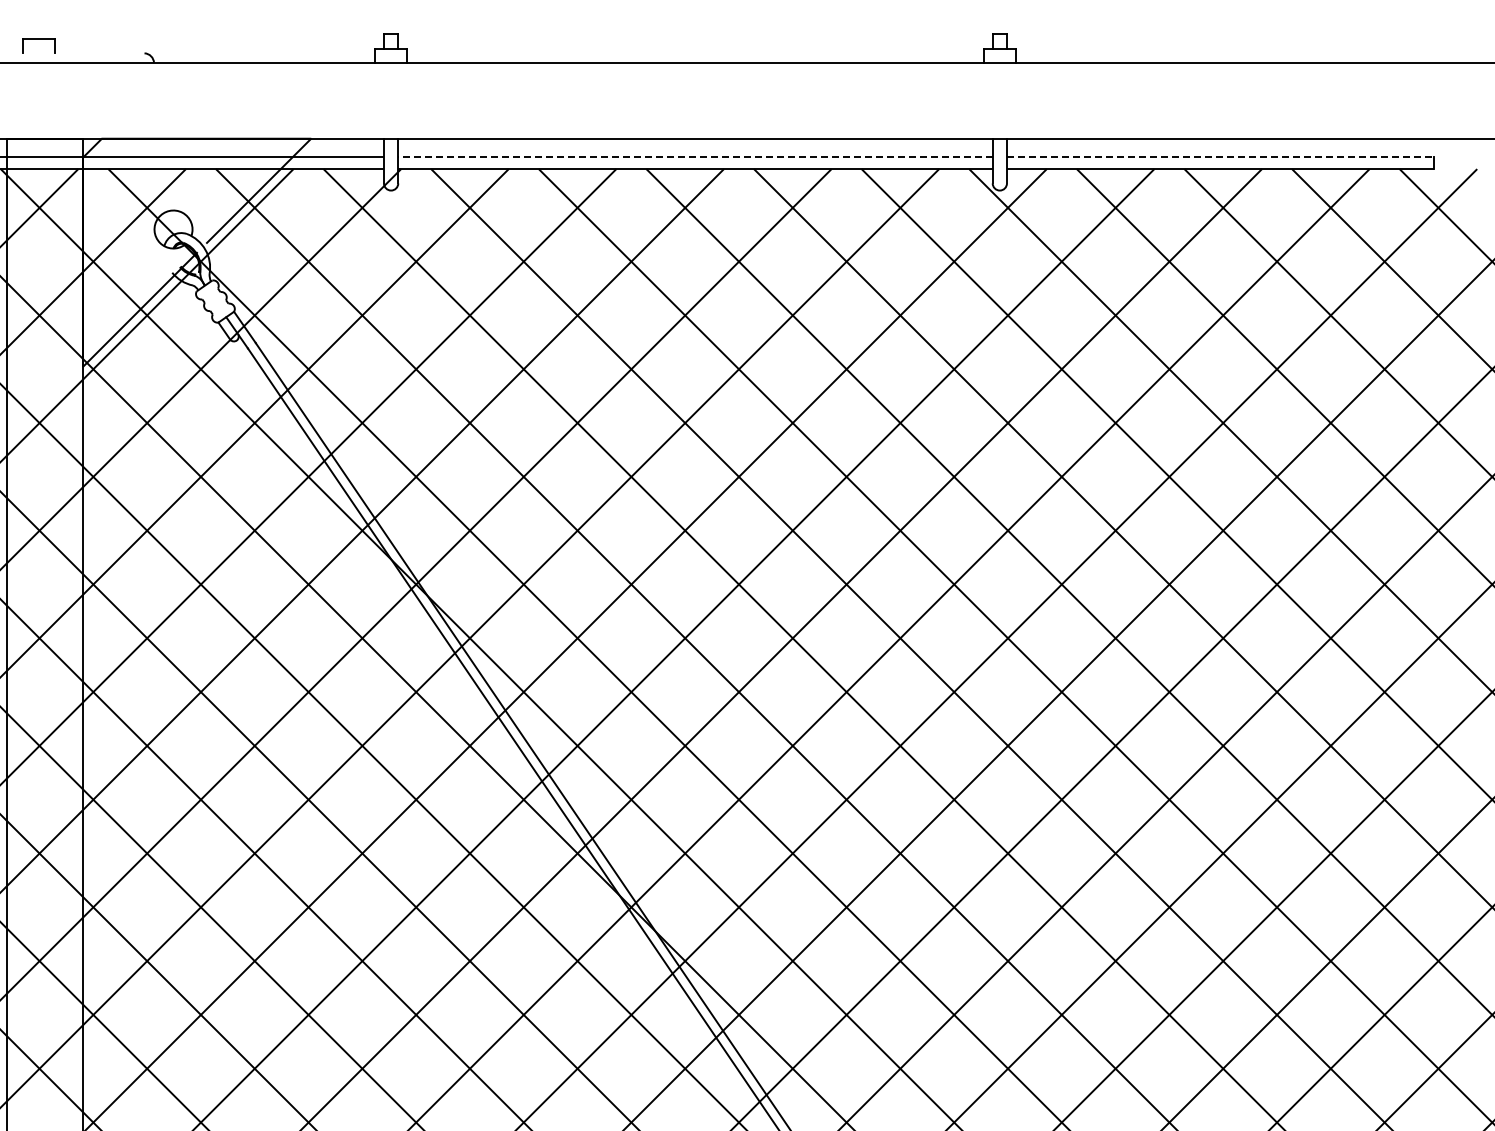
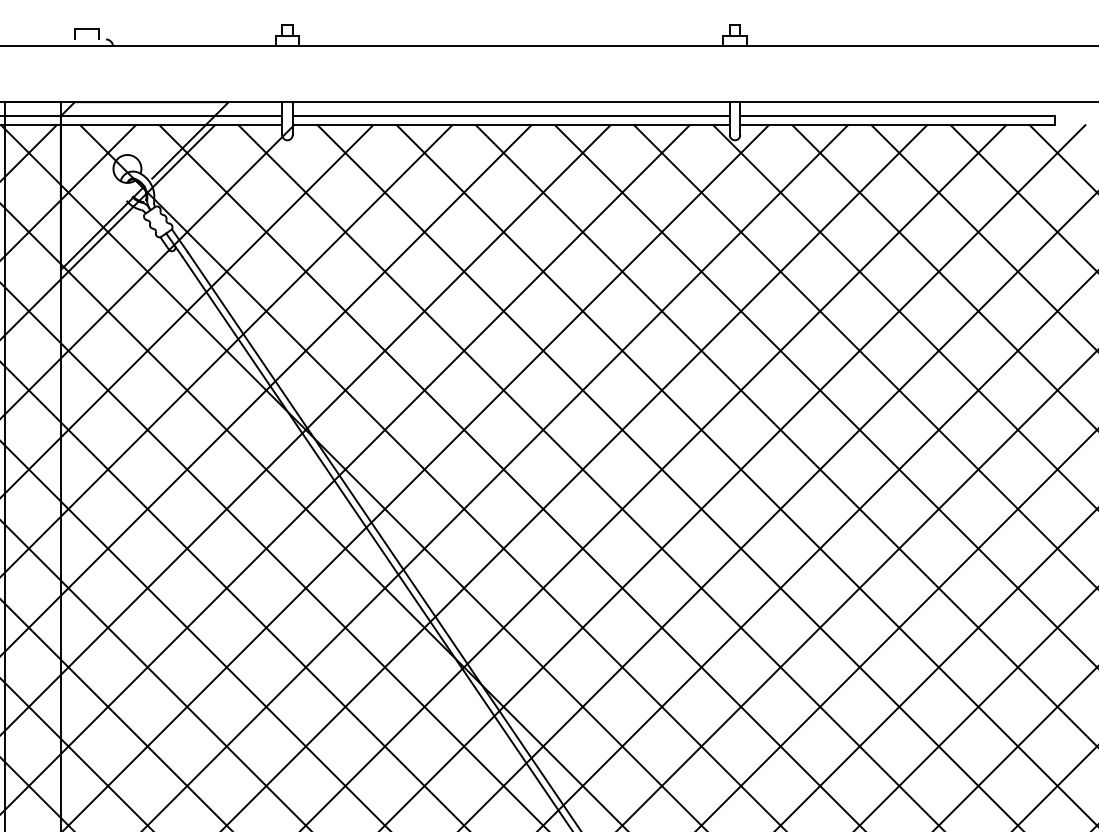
part: (38, 45) -> (86, 33), moved
line: (694, 157) -> (510, 115), dashed -> solid
line: (1220, 157) -> (897, 115), dashed -> solid

